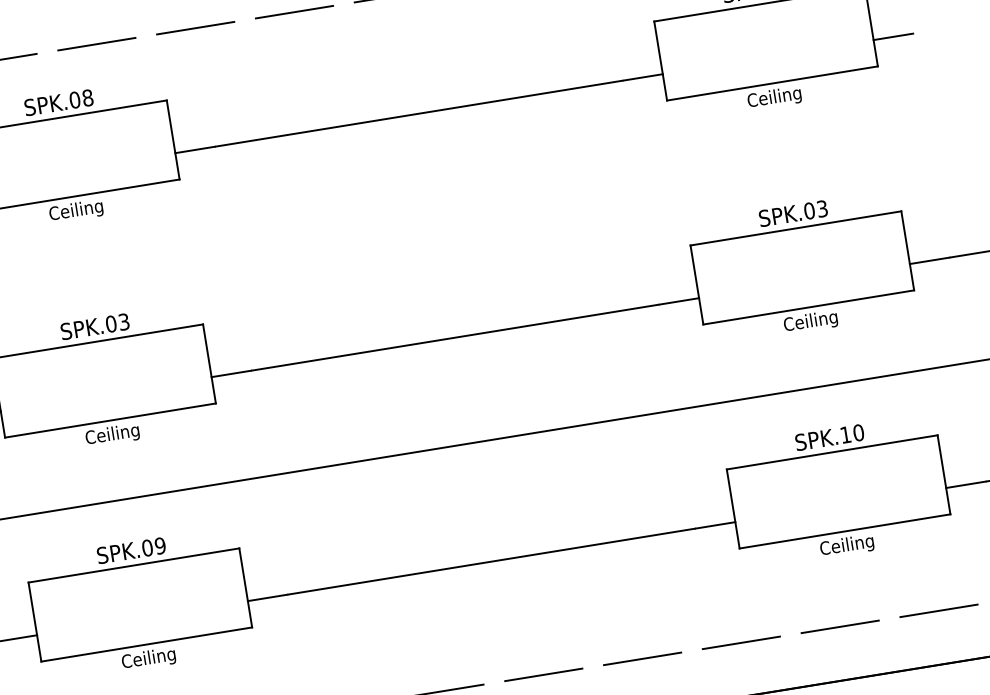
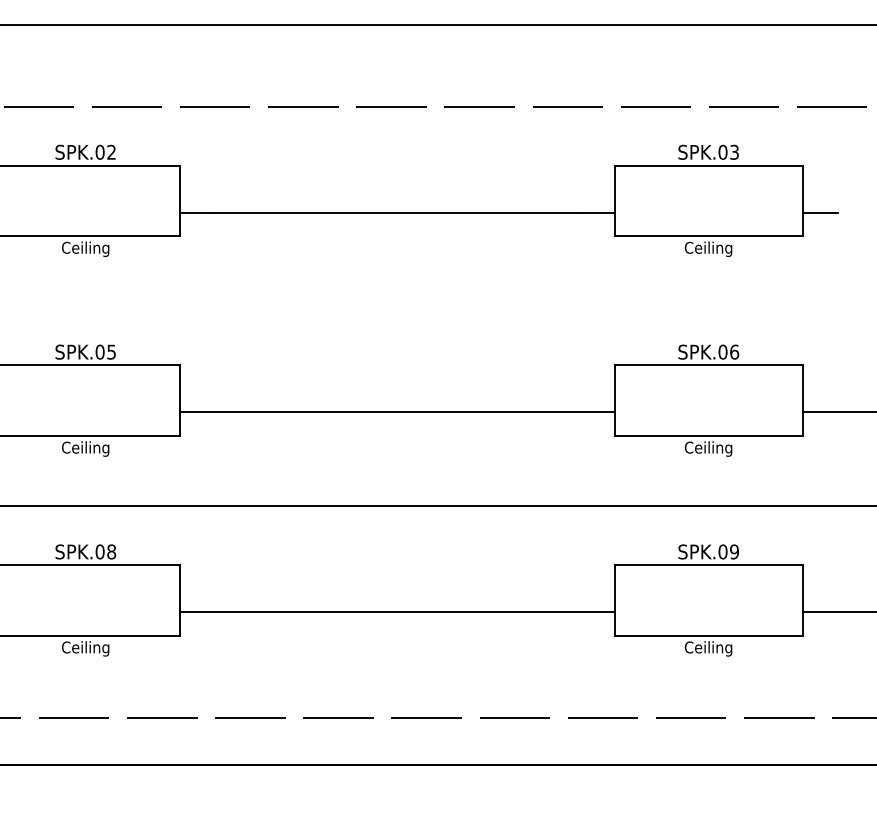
text: (87, 97) -> (111, 151), SPK.08 -> SPK.02
text: (822, 208) -> (734, 351), SPK.03 -> SPK.06
text: (123, 321) -> (111, 351), SPK.03 -> SPK.05
text: (851, 433) -> (728, 551), SPK.10 -> SPK.09
text: (160, 545) -> (111, 551), SPK.09 -> SPK.08

